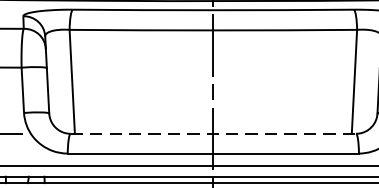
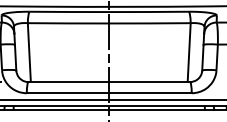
line: (213, 134) -> (109, 82), dashed -> solid

